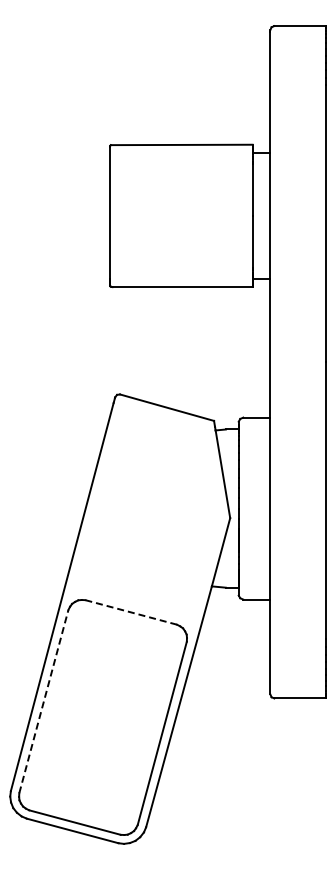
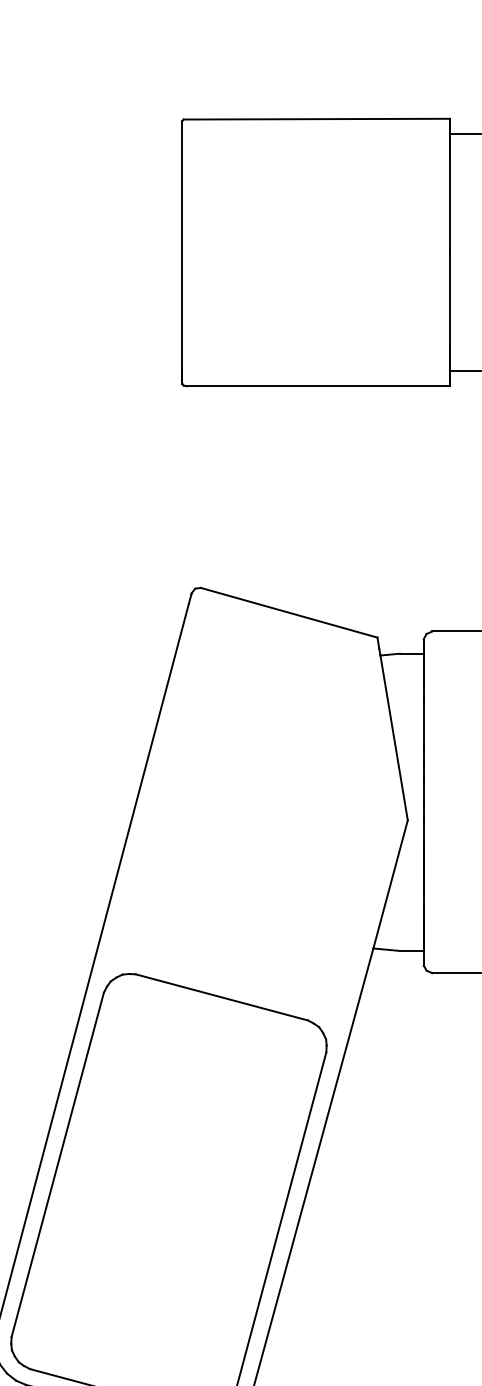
line: (131, 612) -> (222, 997), dashed -> solid
line: (43, 701) -> (57, 1164), dashed -> solid

